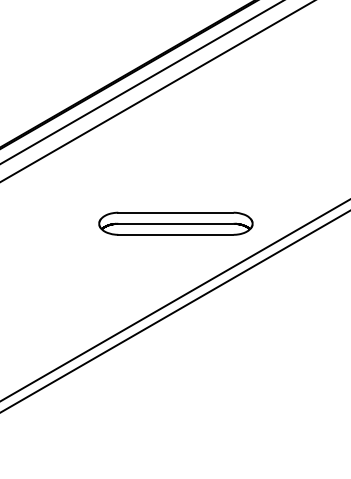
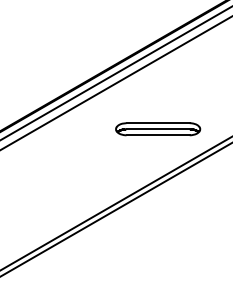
part: (176, 224) -> (158, 129), moved

